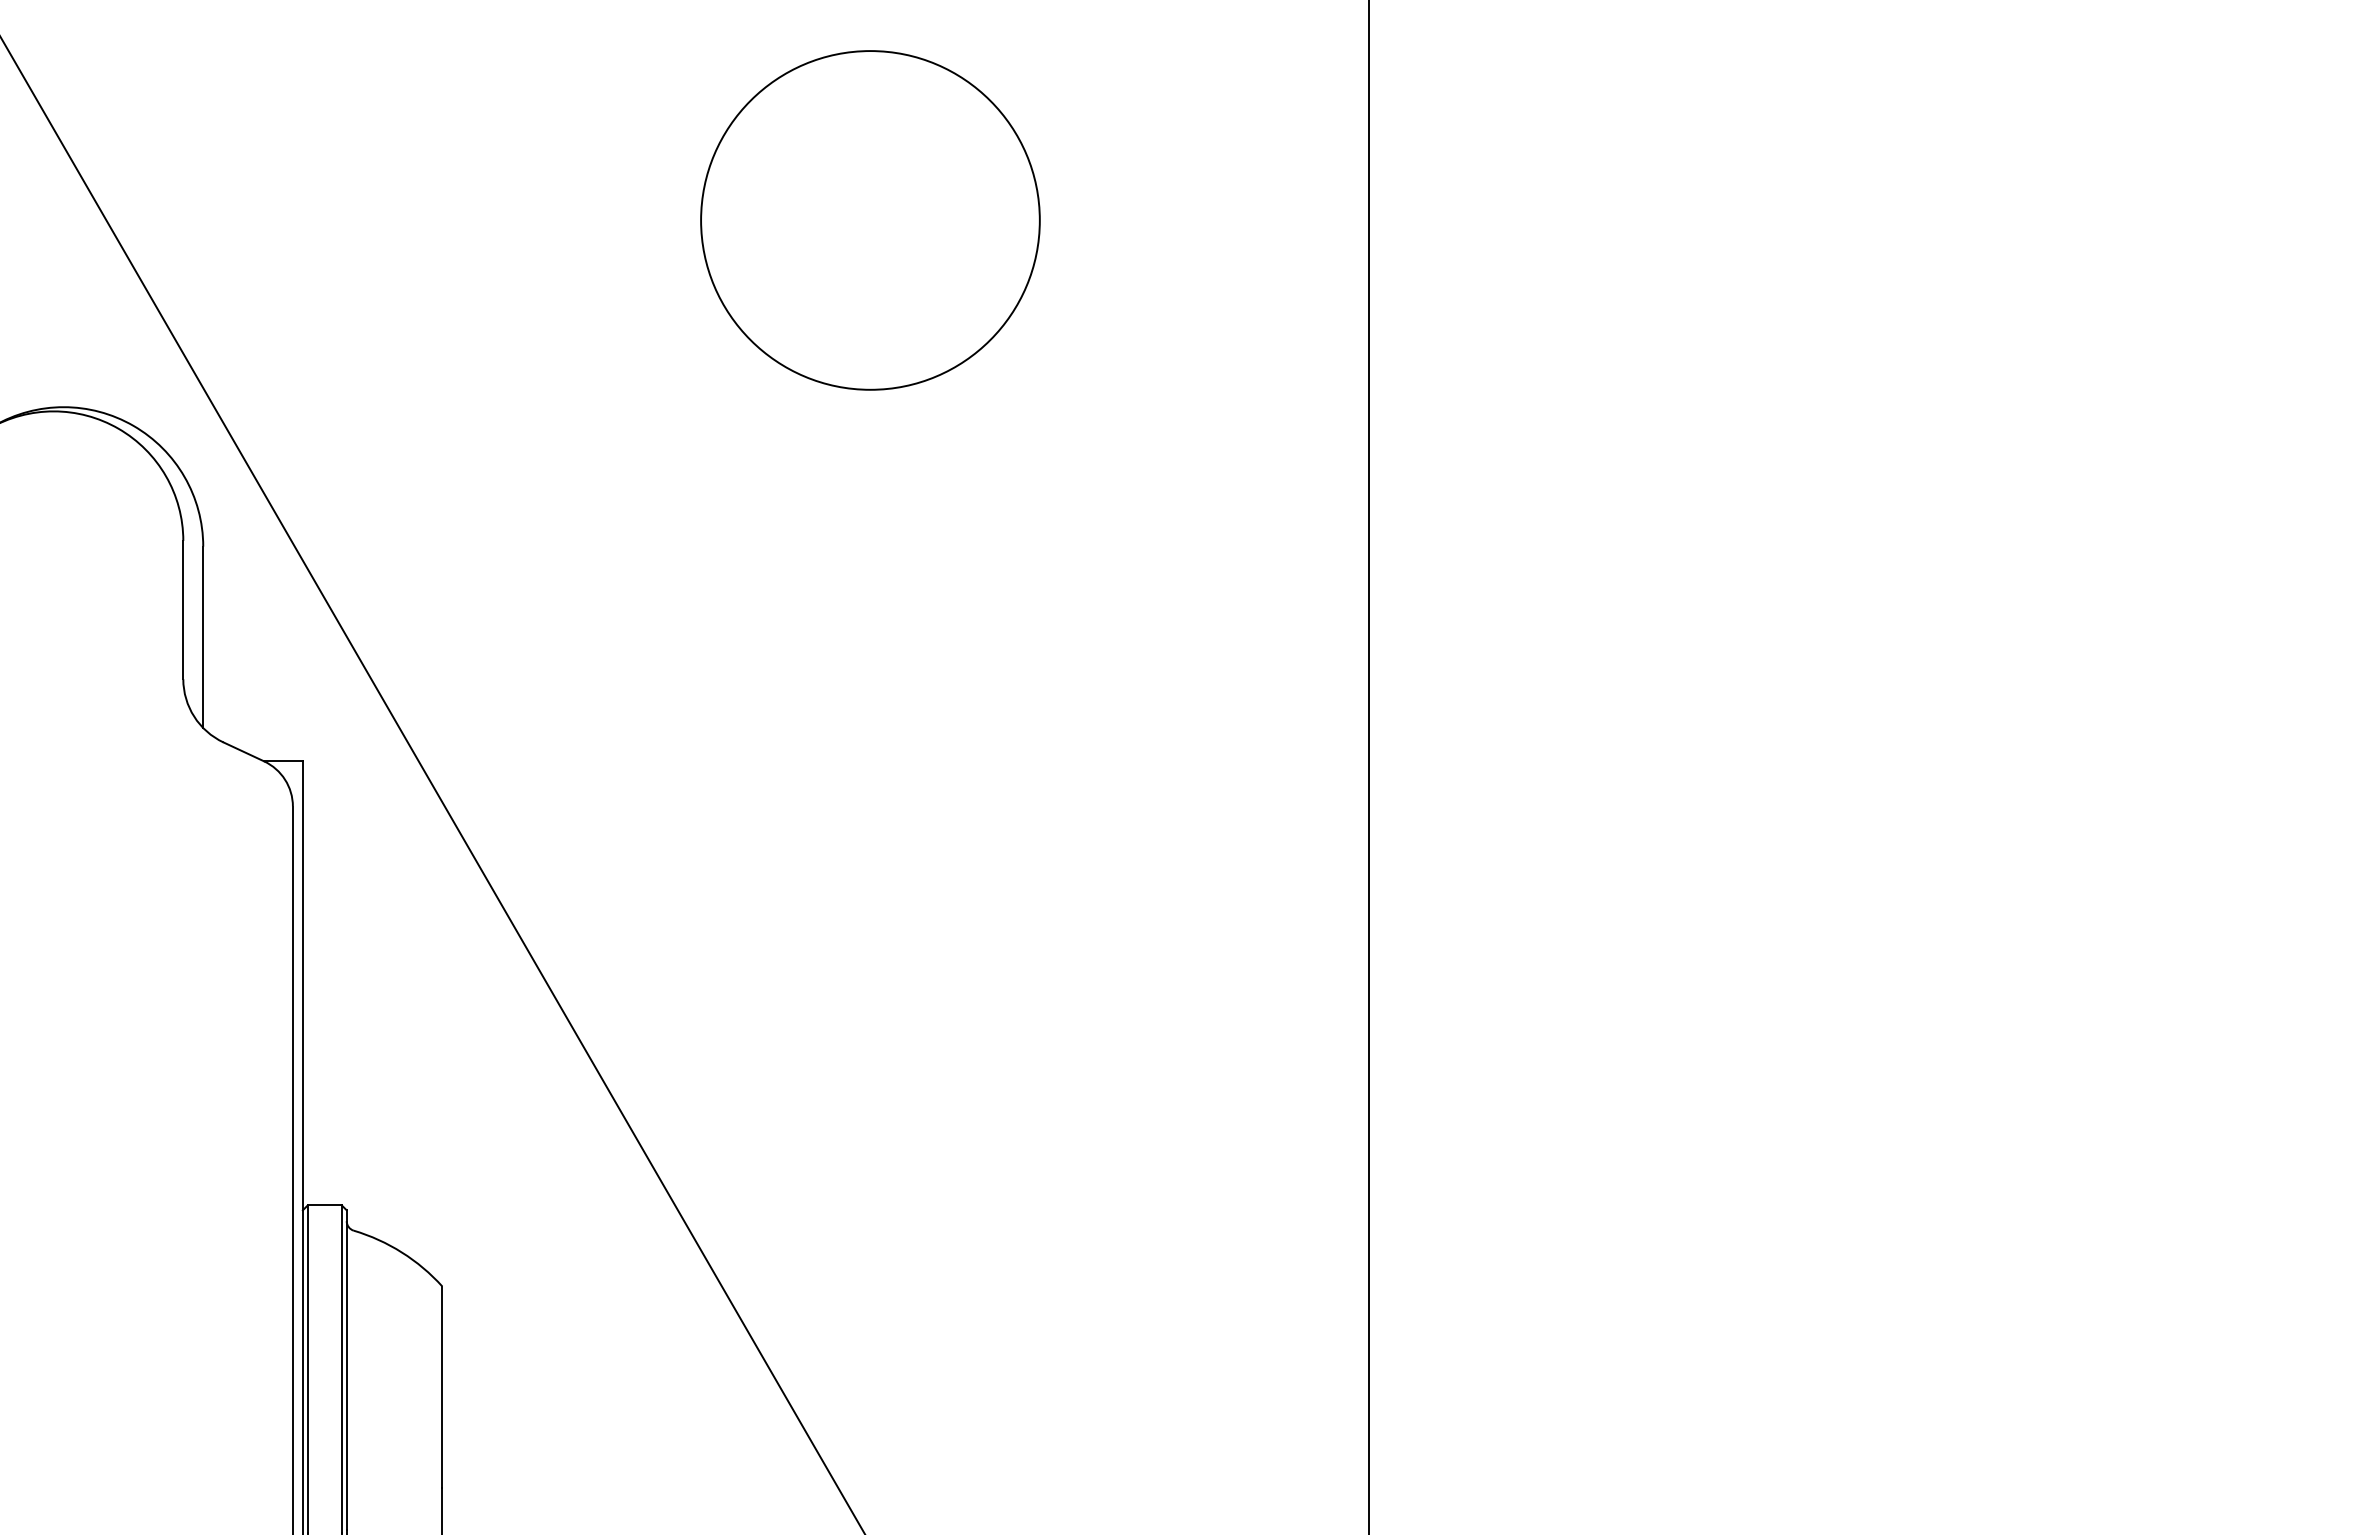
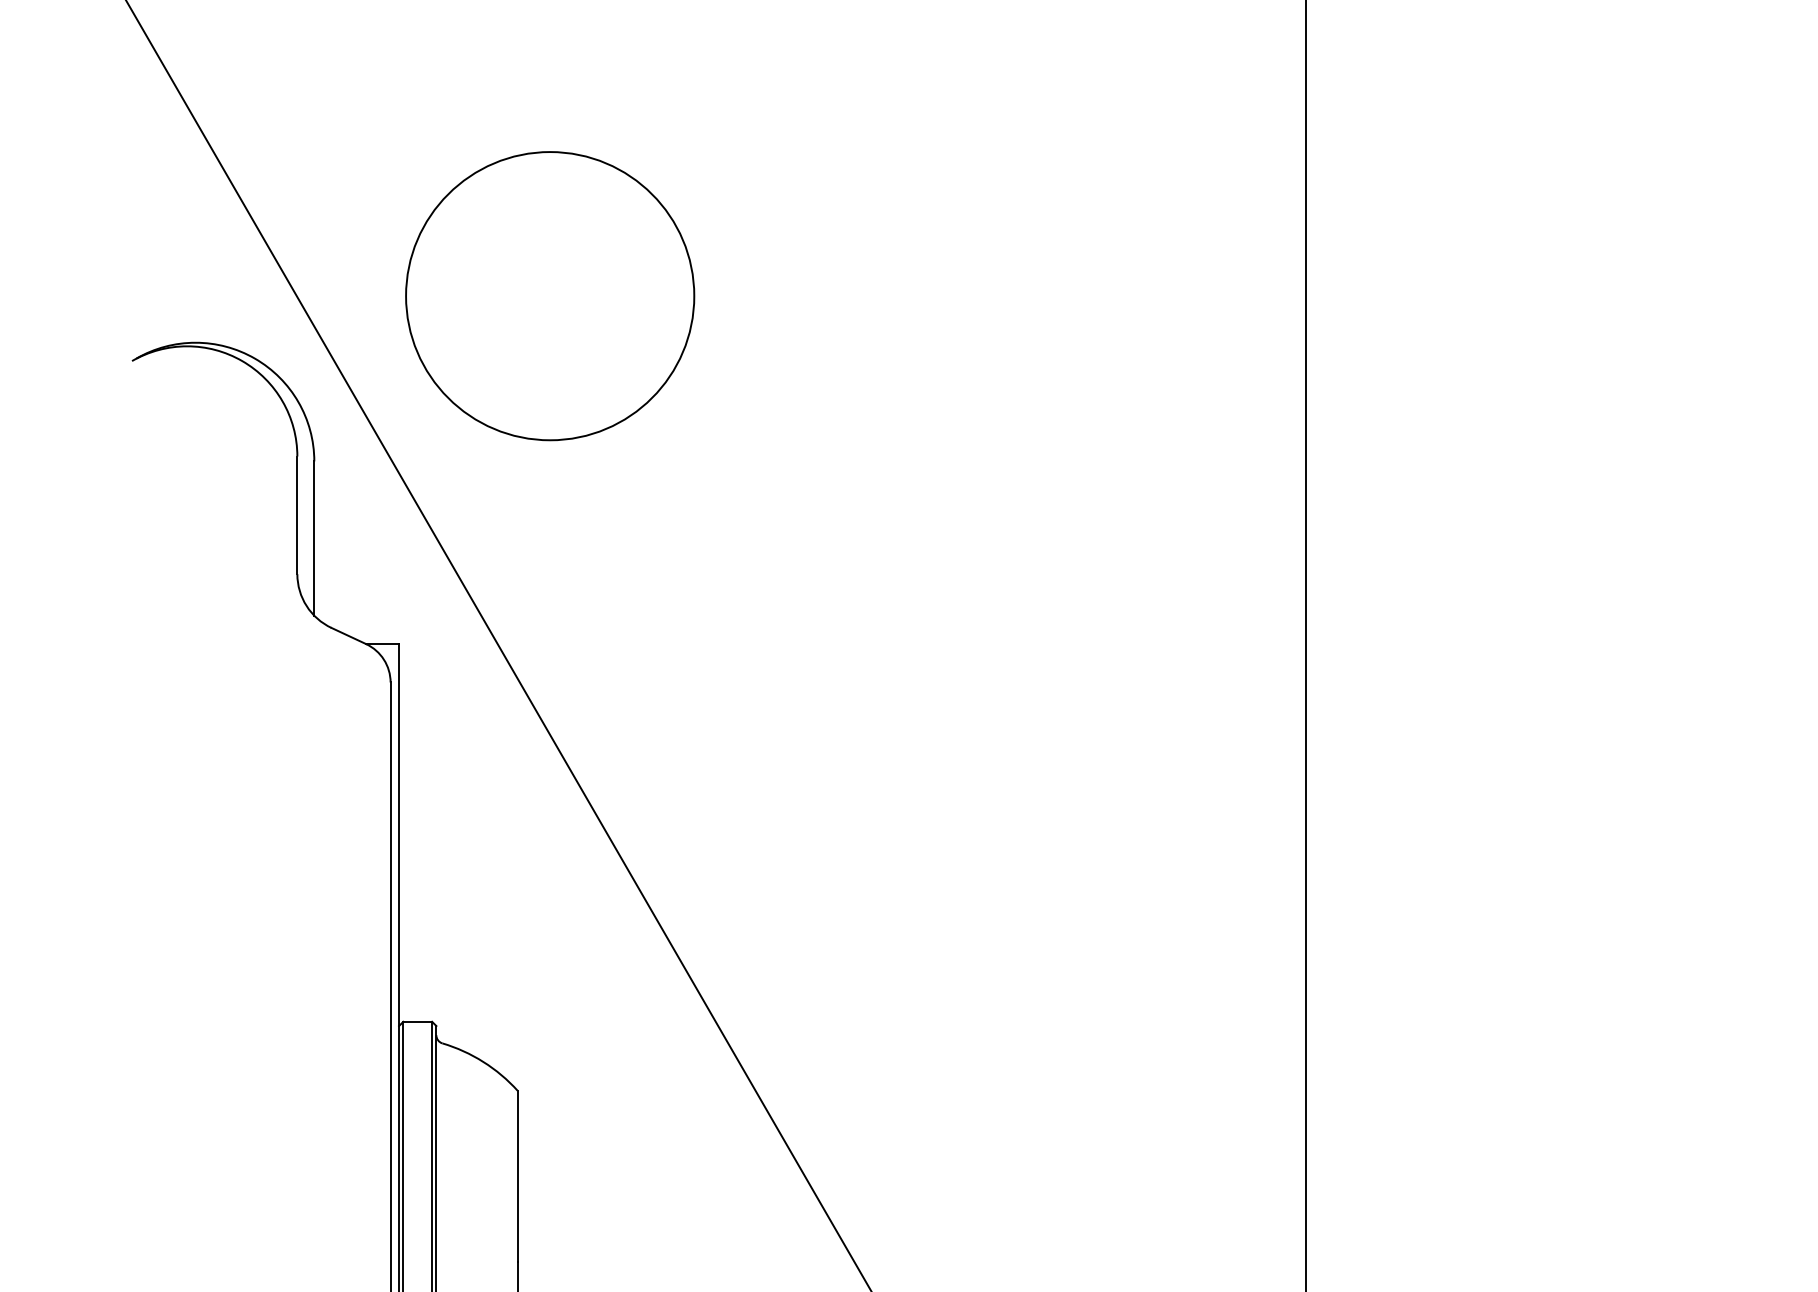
circle: (870, 220) -> (550, 296), moved

